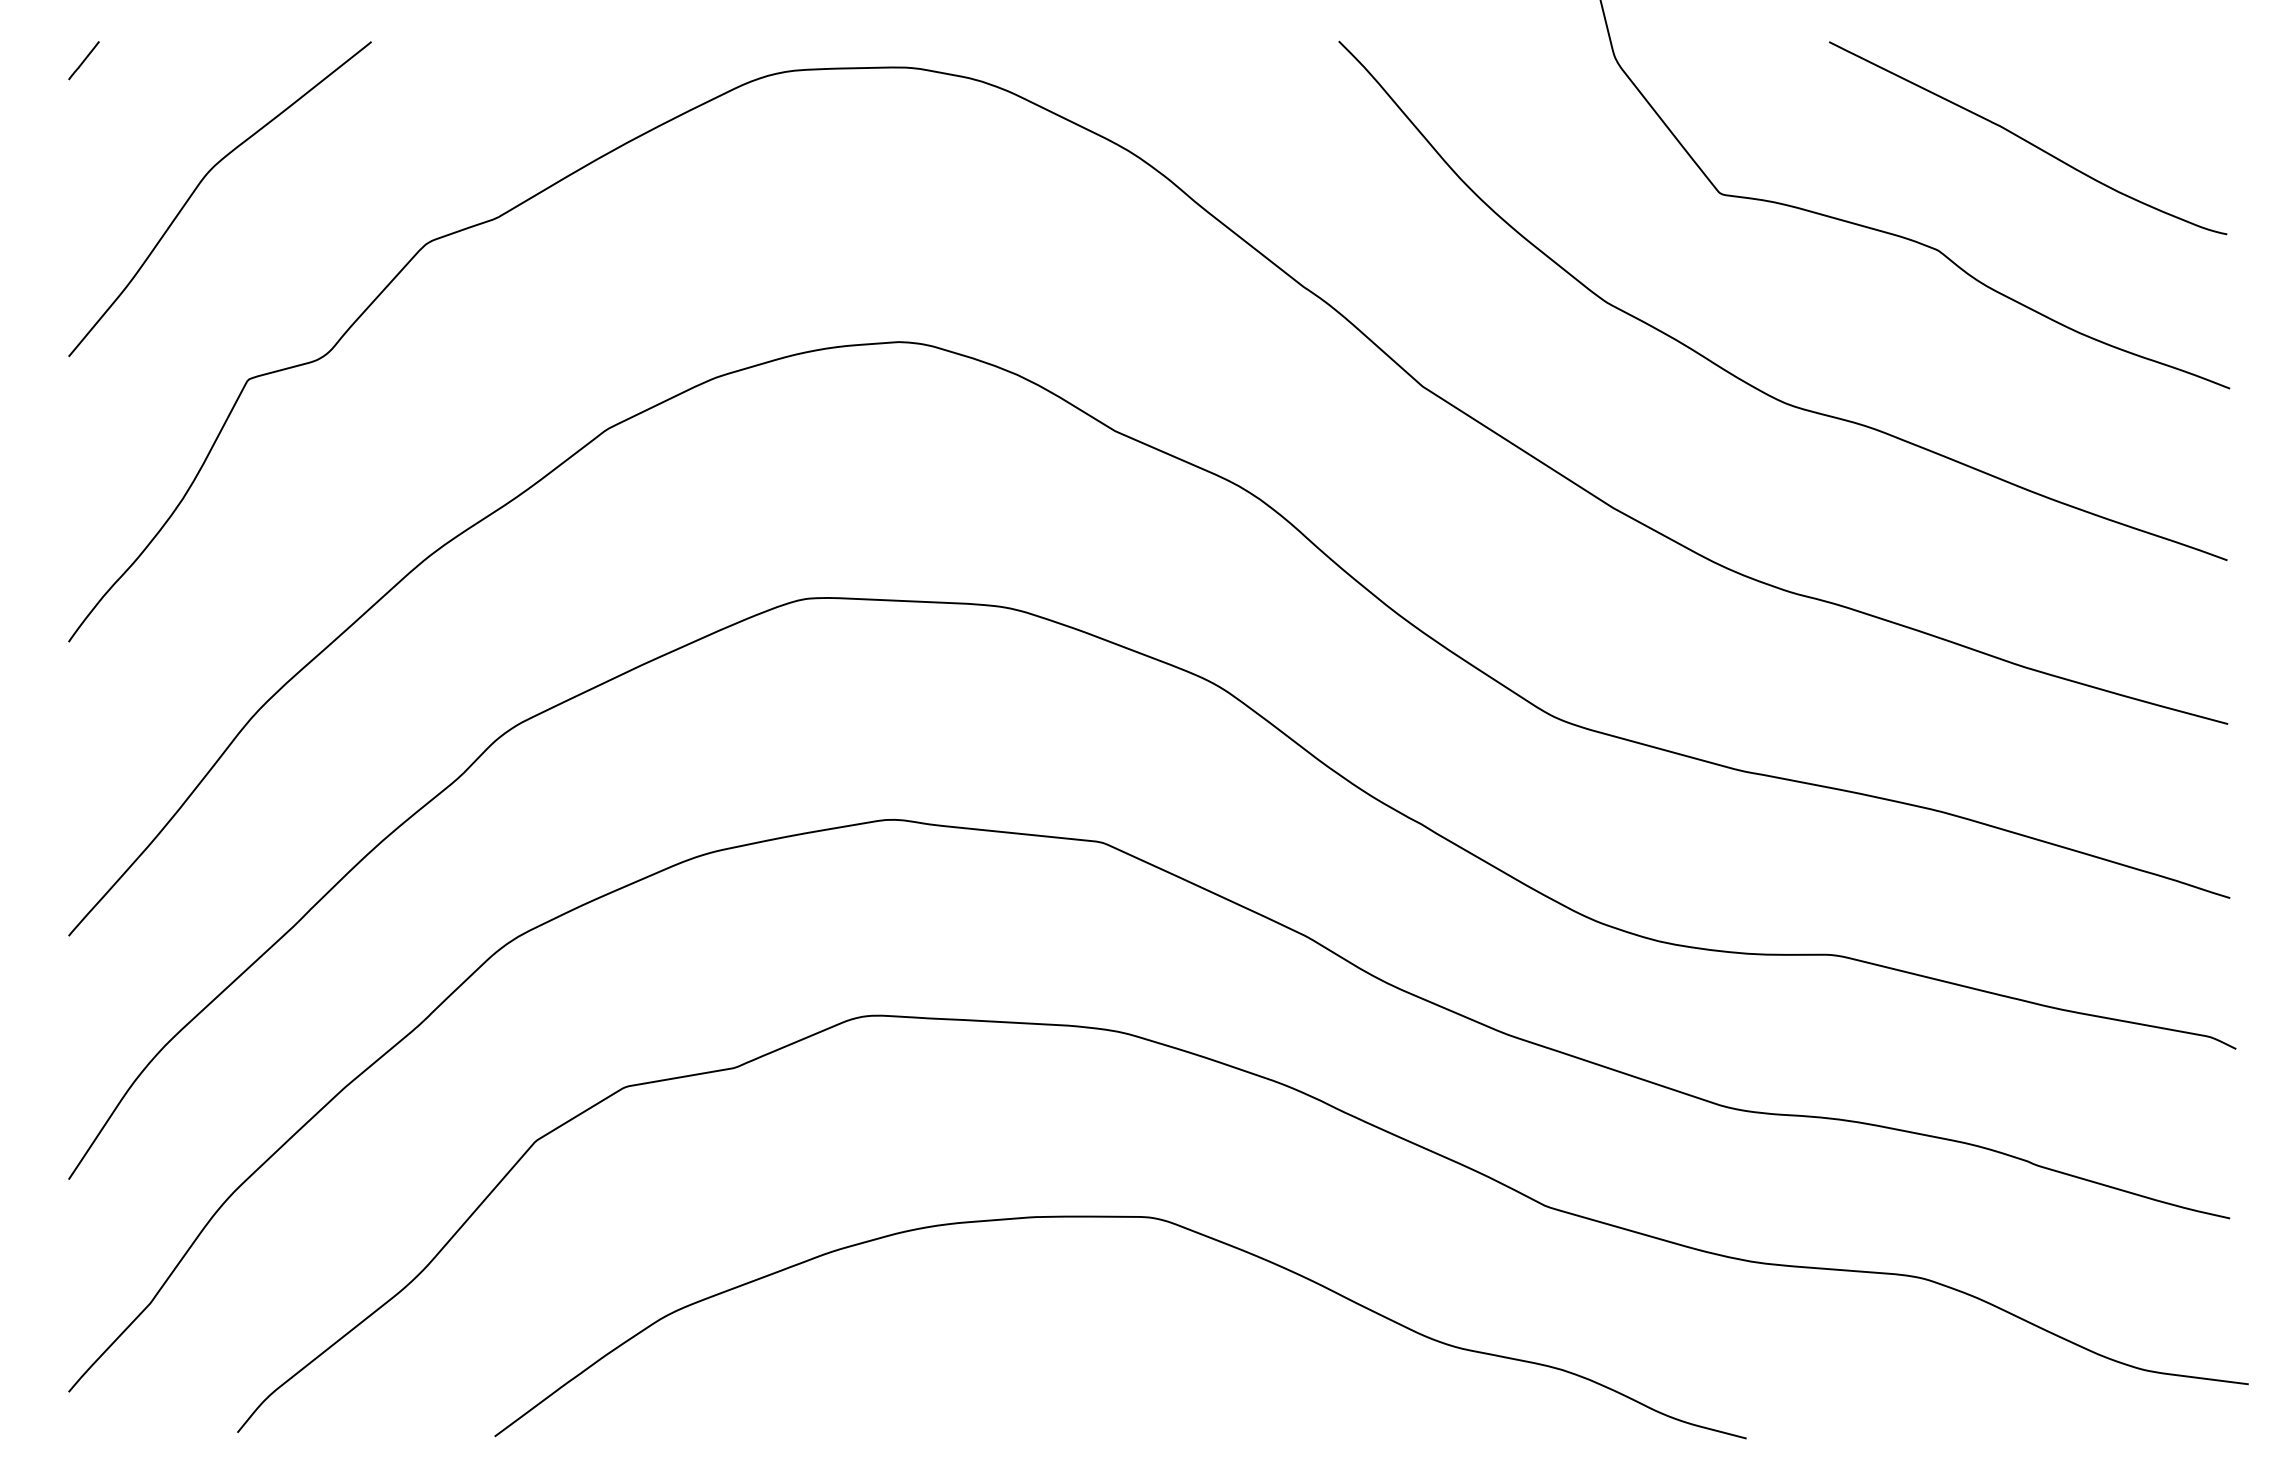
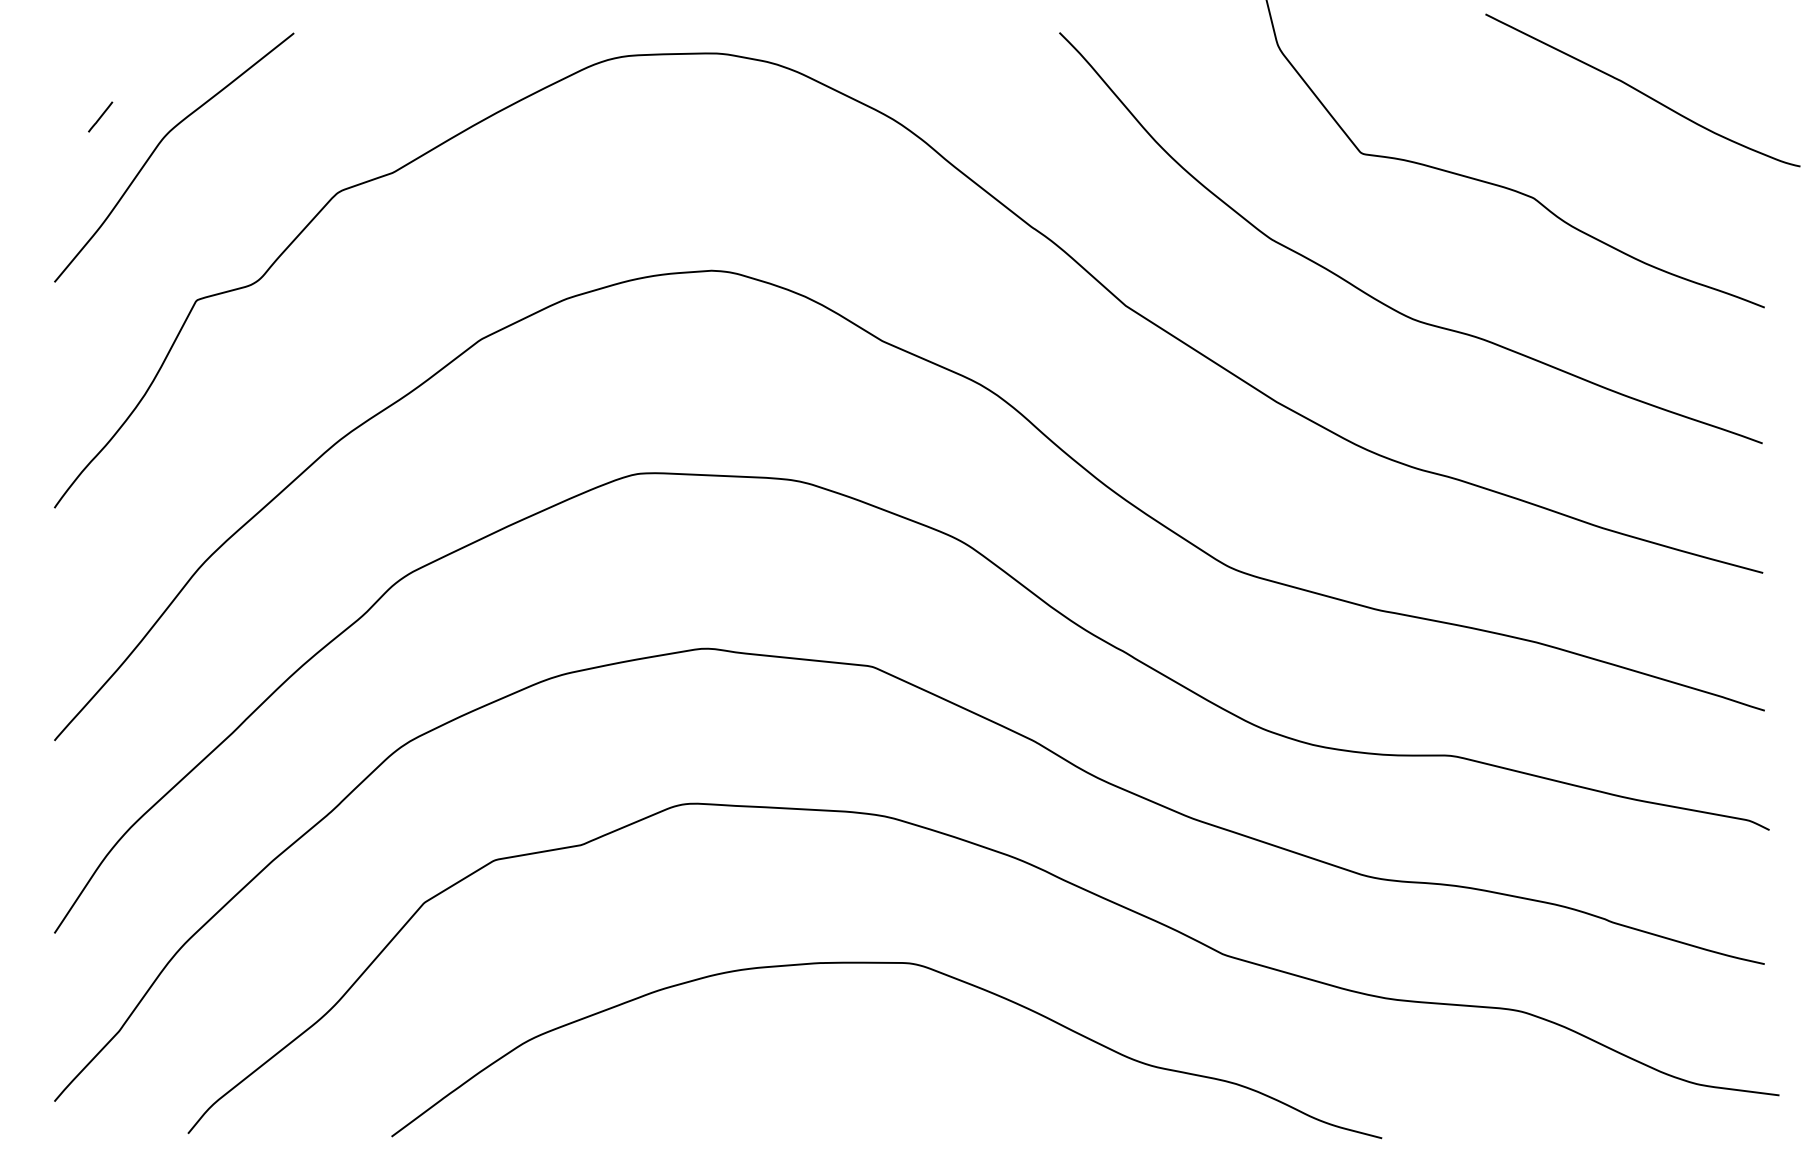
line: (83, 59) -> (100, 116), moved
curve: (2026, 139) -> (1641, 91), moved

